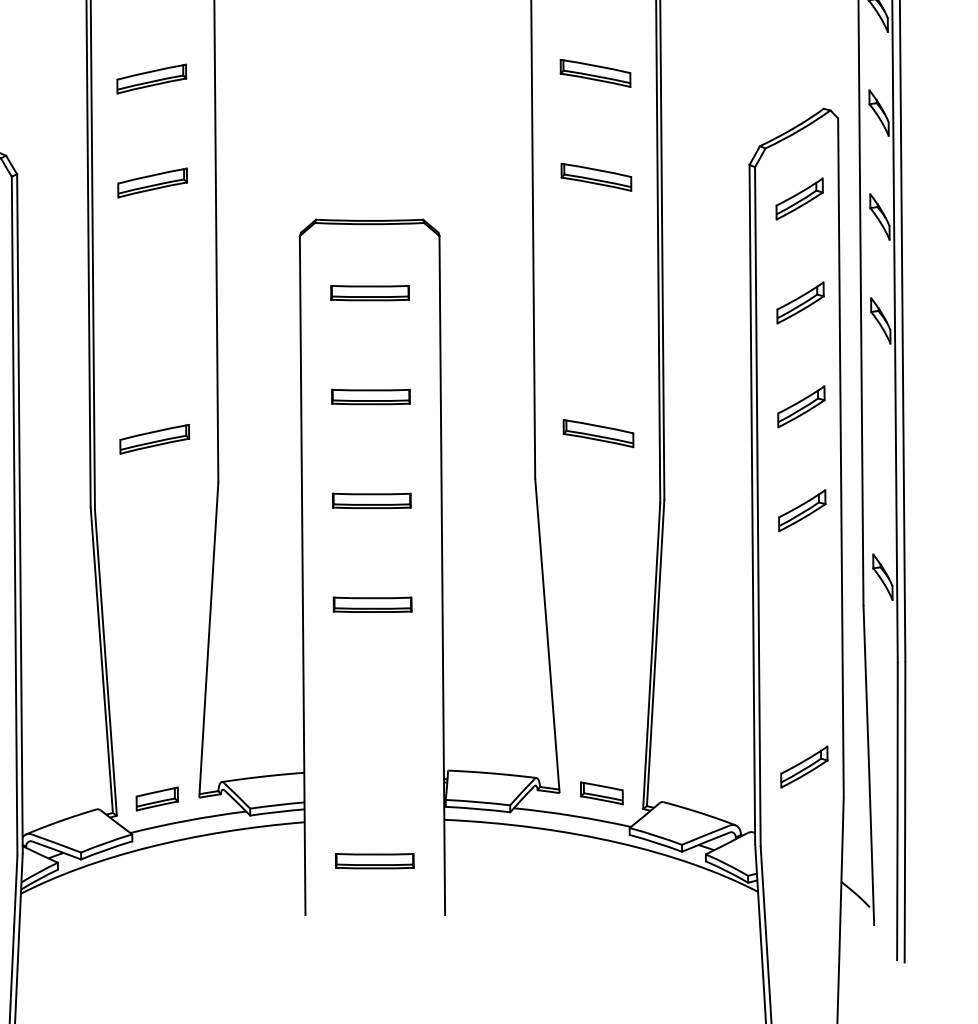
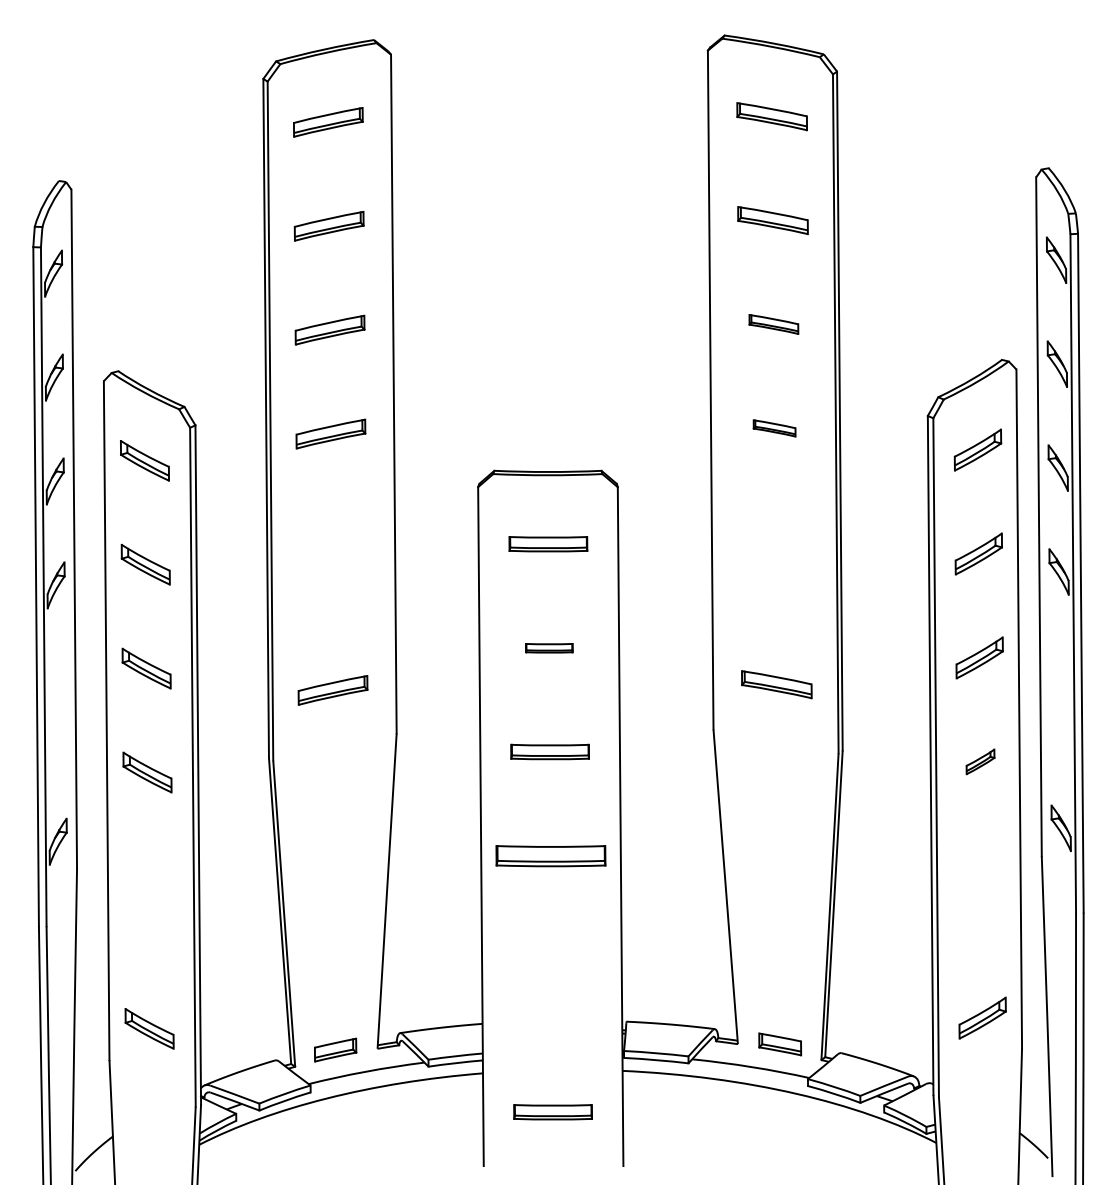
part: (595, 73) -> (773, 324), size x0.7
part: (596, 177) -> (774, 428), size x0.6
part: (371, 397) -> (549, 648), size x0.6
part: (802, 510) -> (980, 761), size x0.6
part: (372, 604) -> (550, 855), size x1.4

